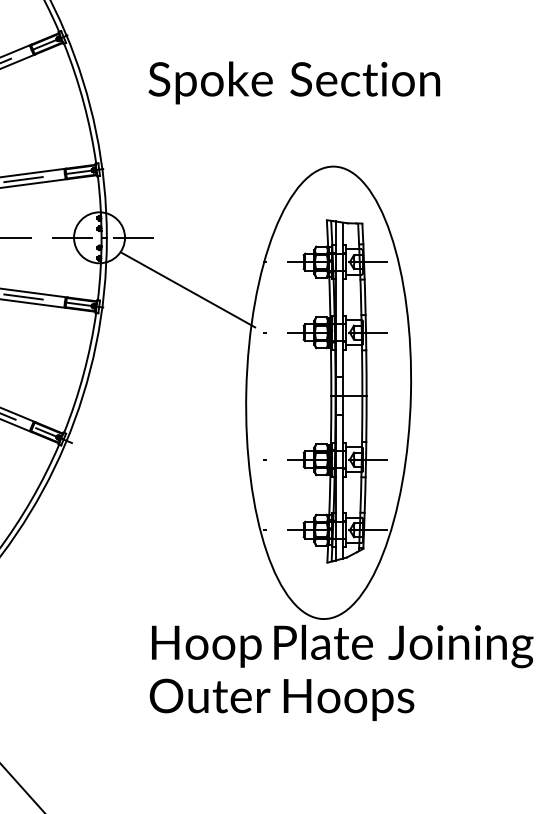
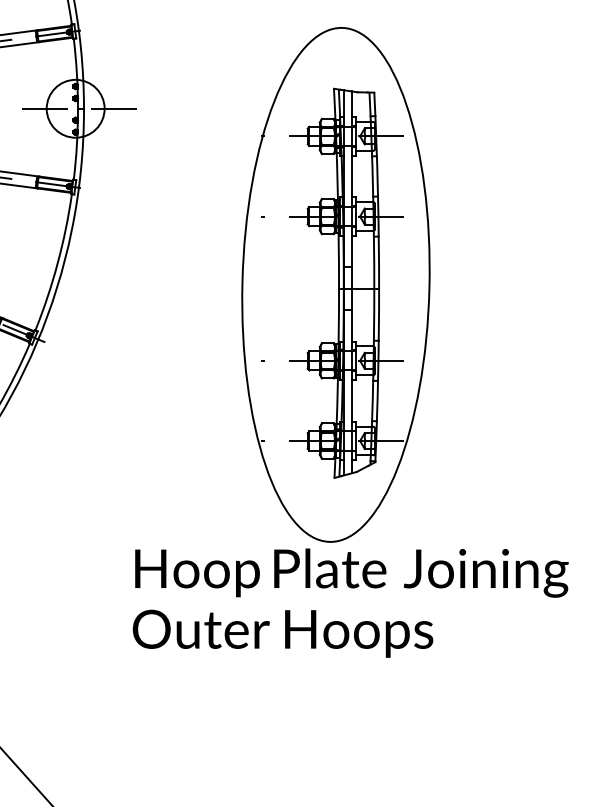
line: (188, 289) -> (176, 167), removed

